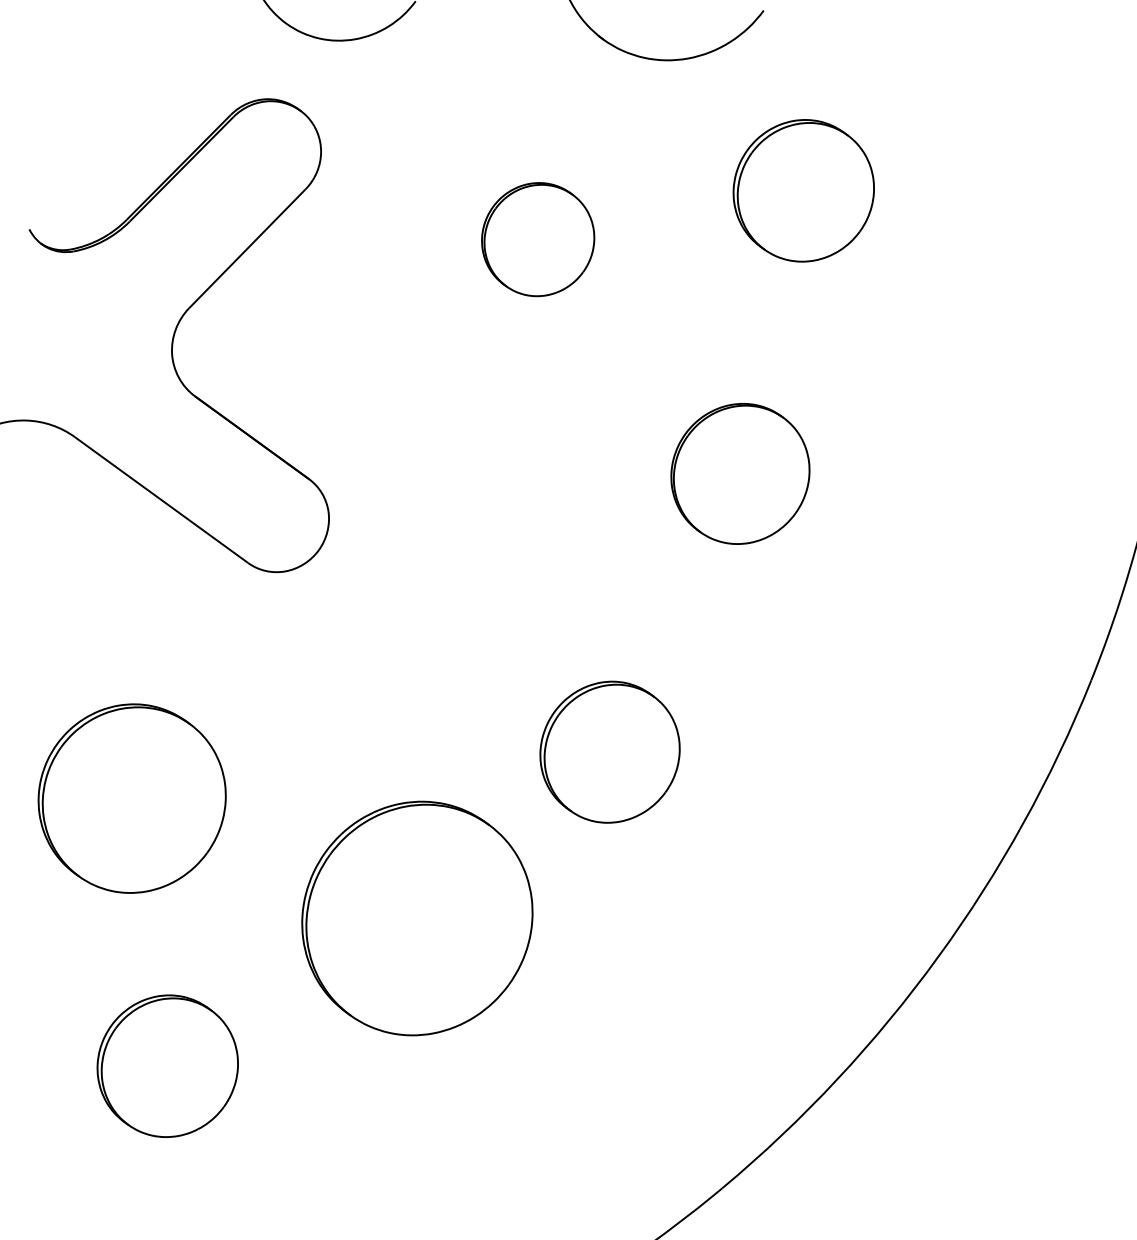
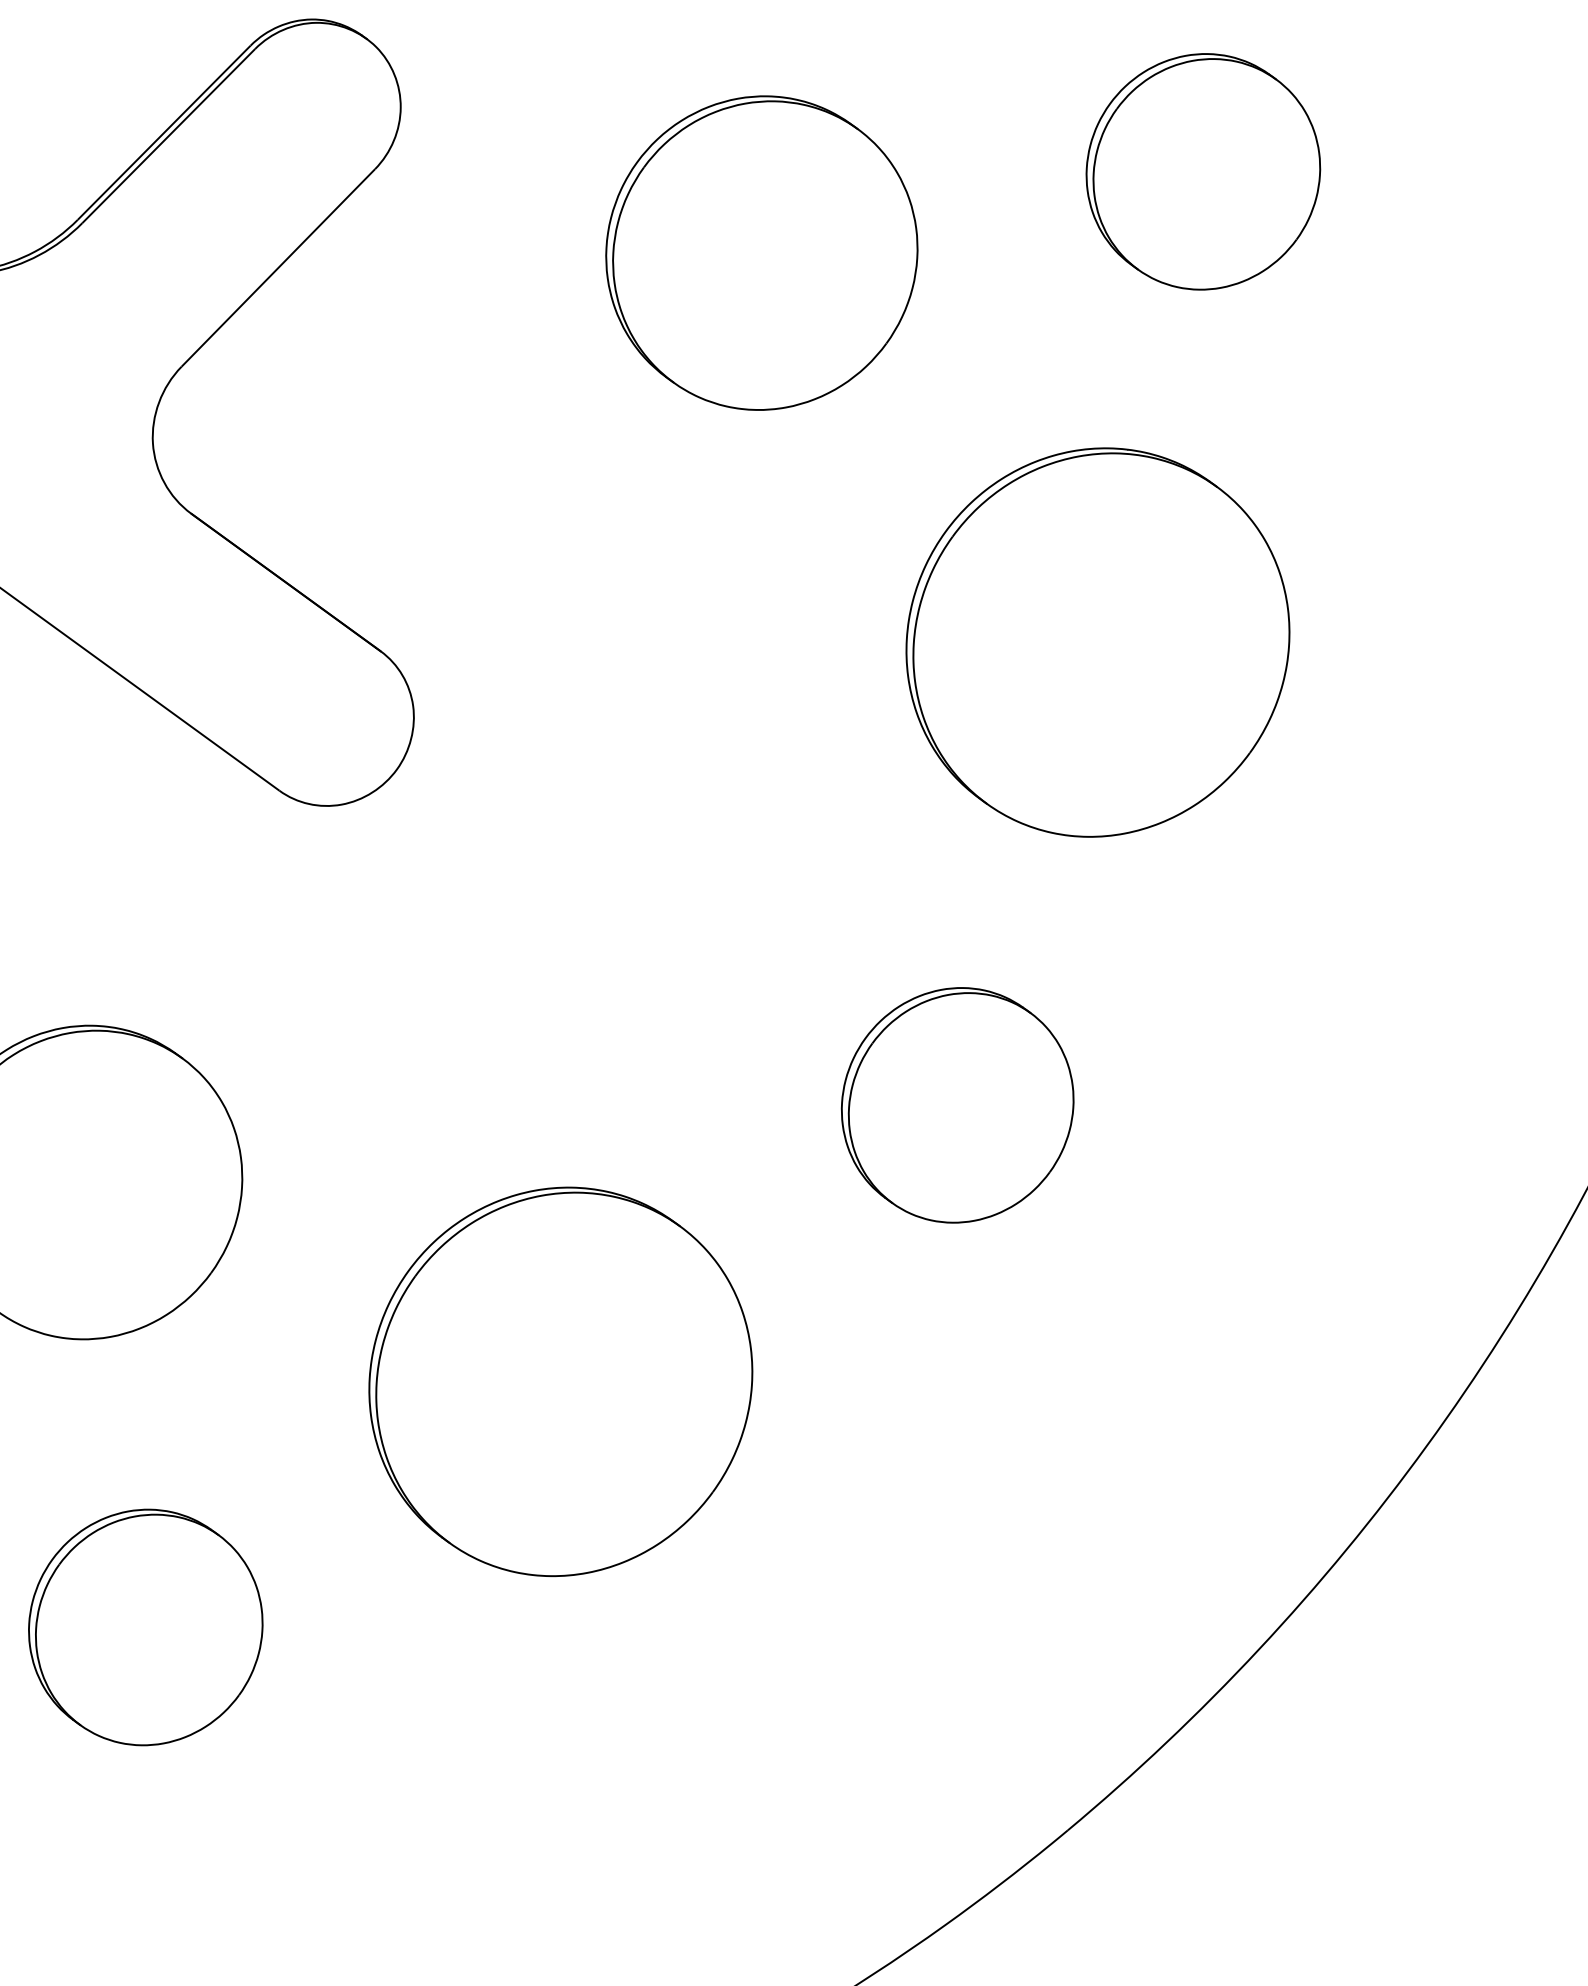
part: (537, 239) -> (760, 252), size x1.67
part: (740, 473) -> (1098, 641), size x1.67
part: (609, 751) -> (956, 1104), moved

